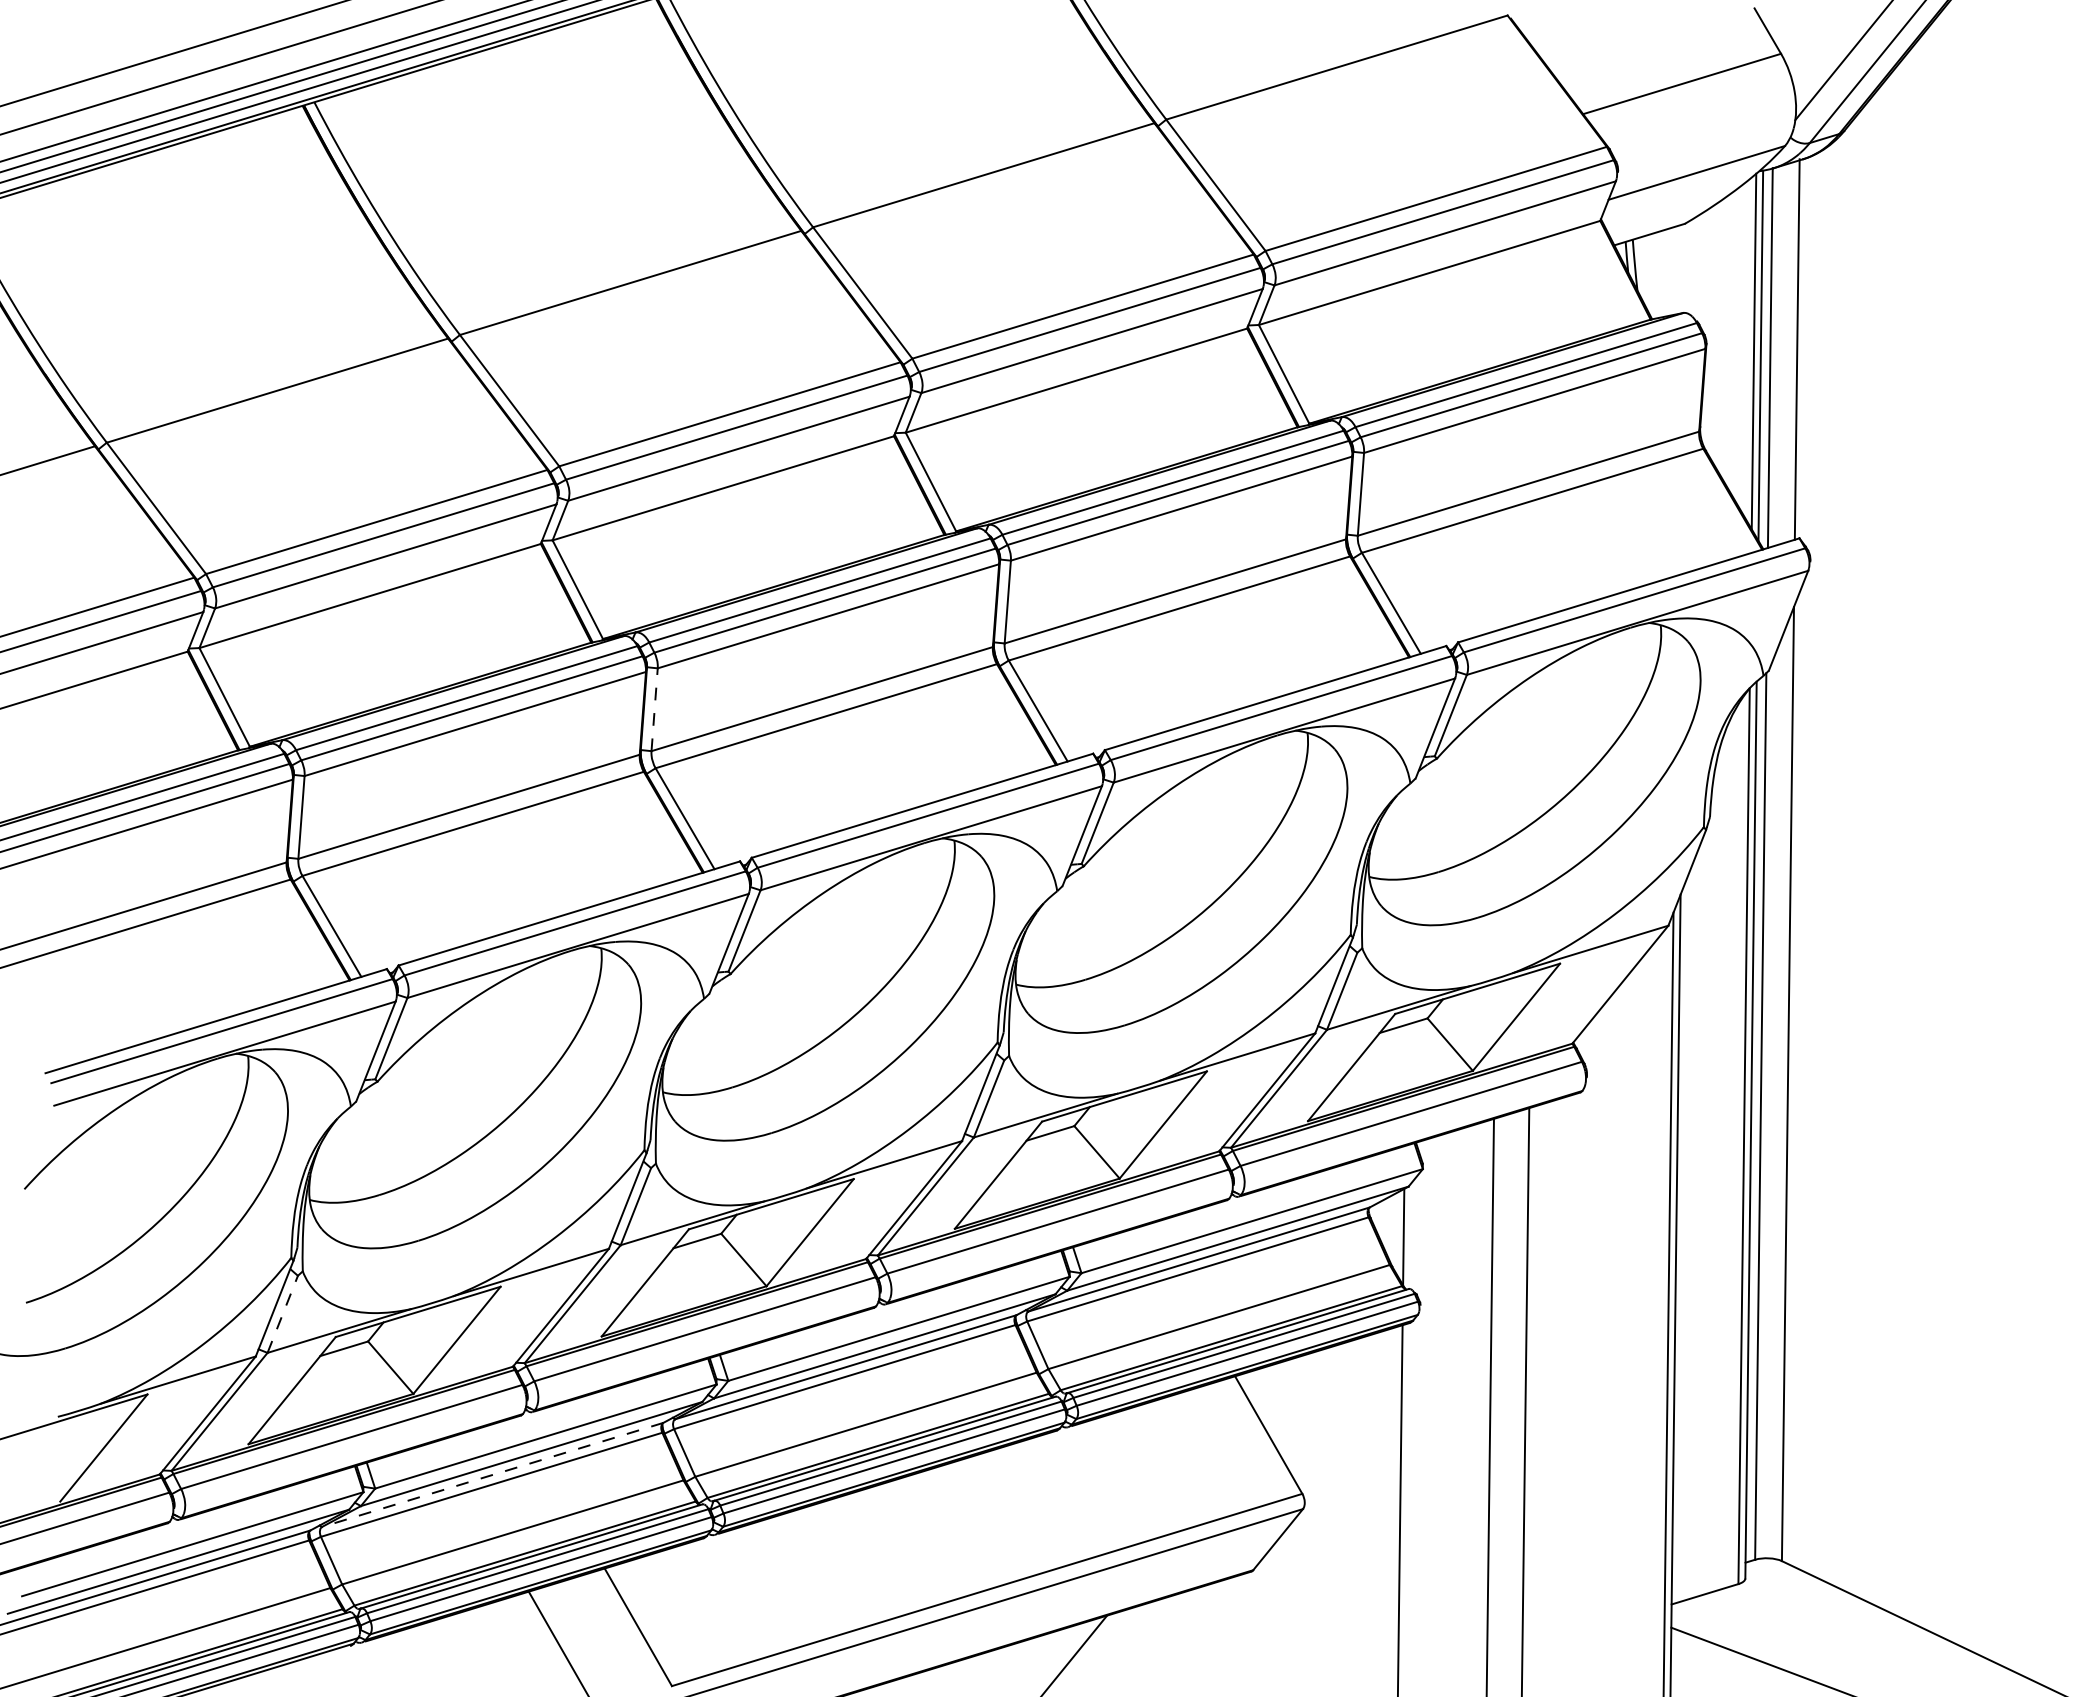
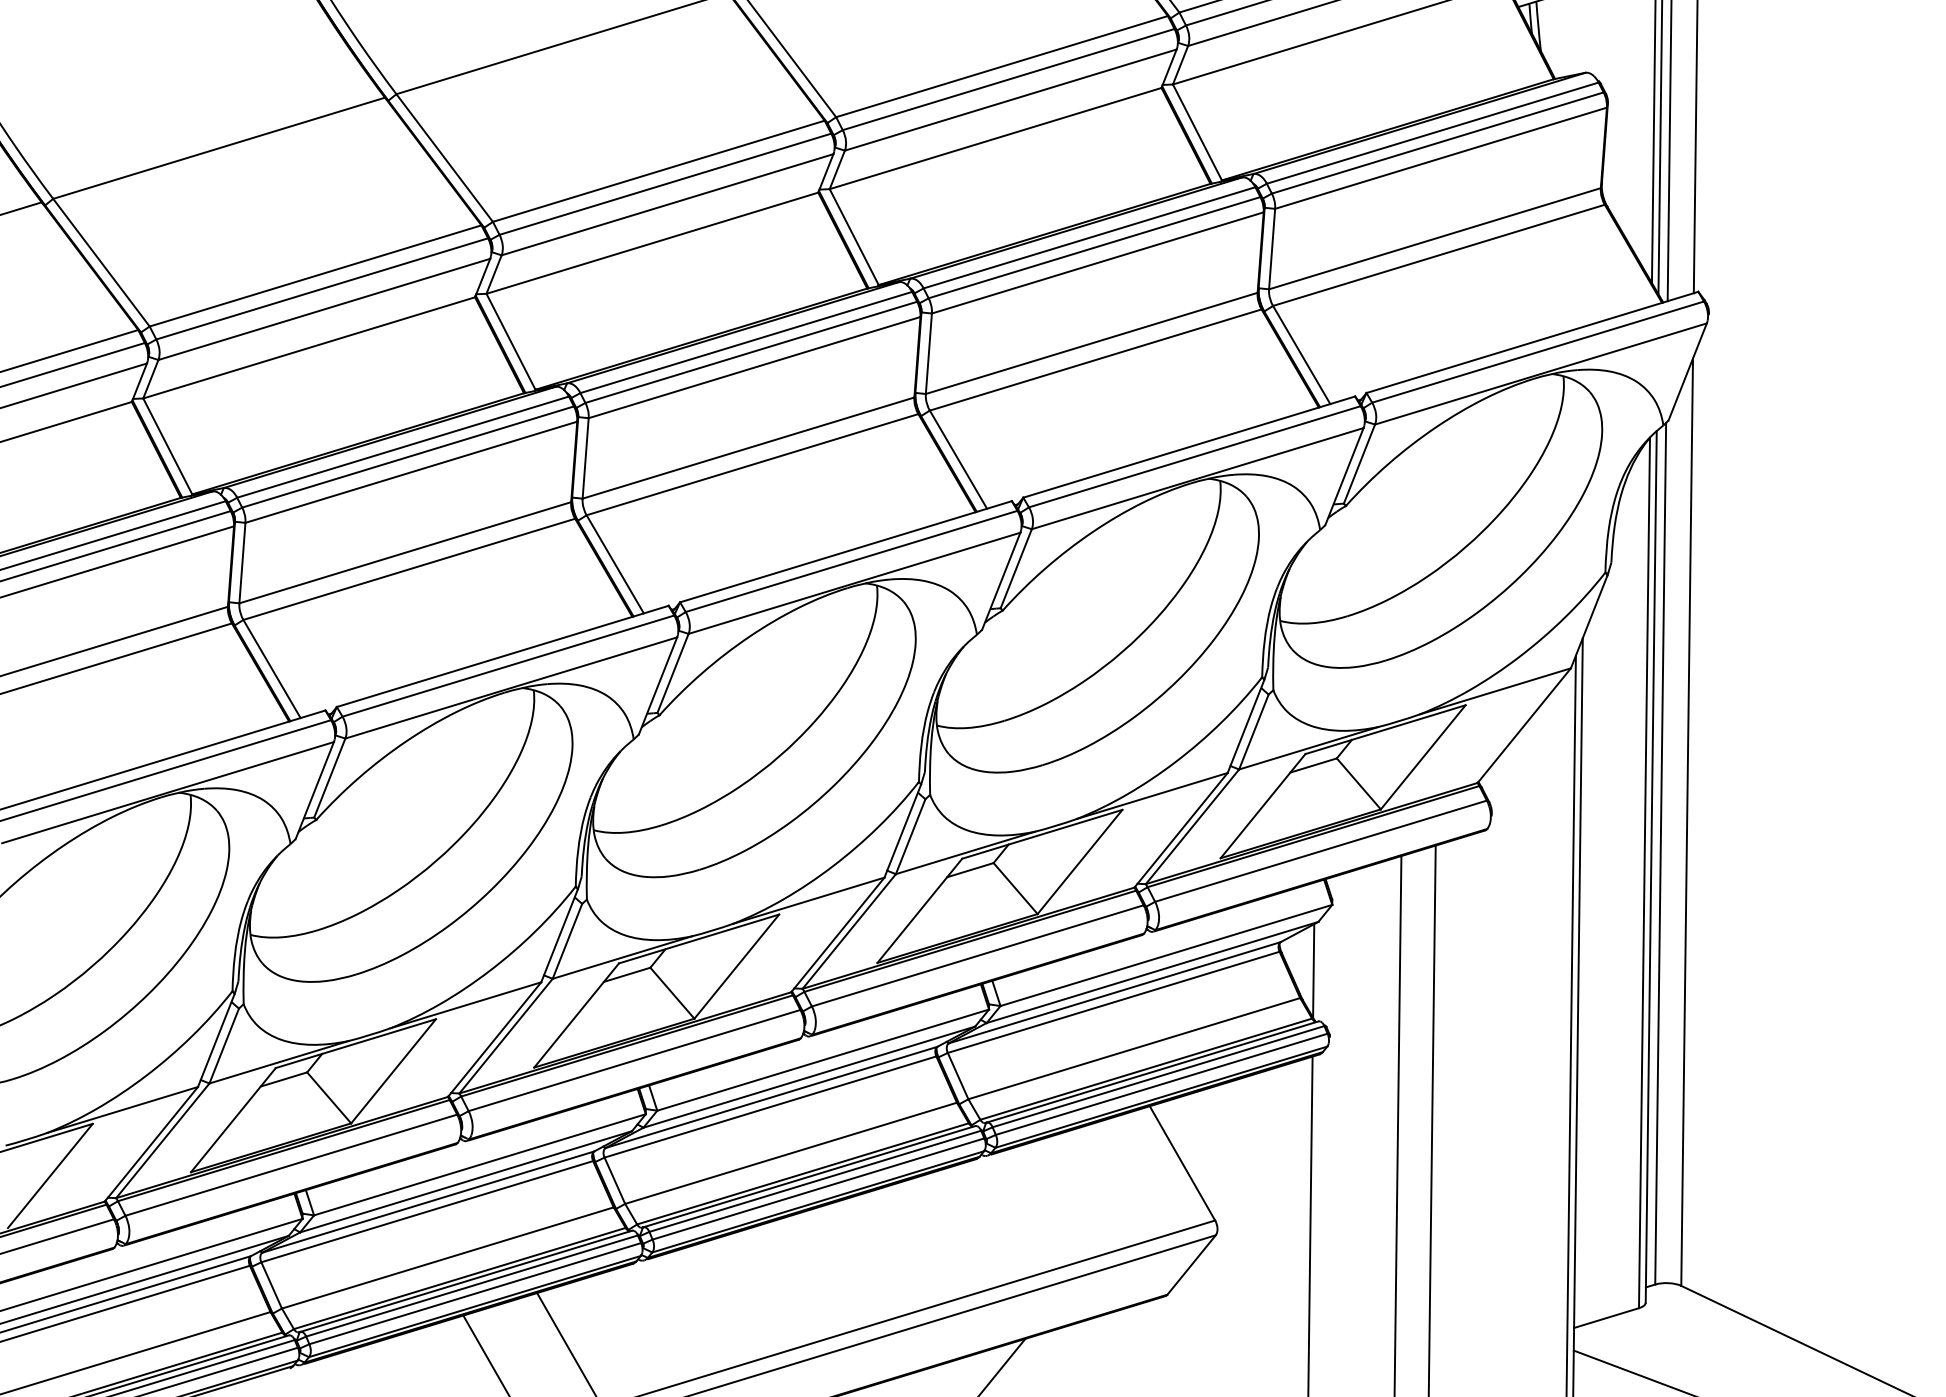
line: (654, 709) -> (585, 458), dashed -> solid
line: (282, 1313) -> (223, 1045), dashed -> solid
line: (492, 1475) -> (428, 1202), dashed -> solid

